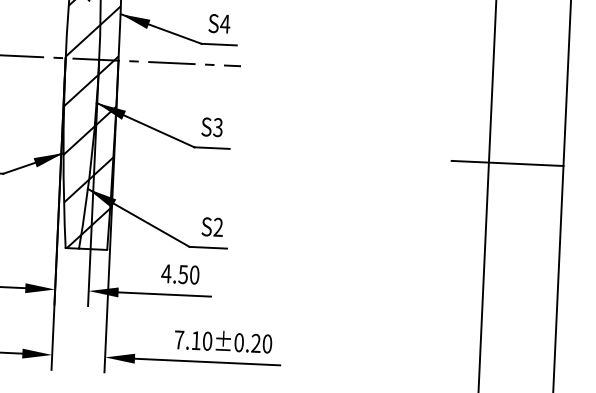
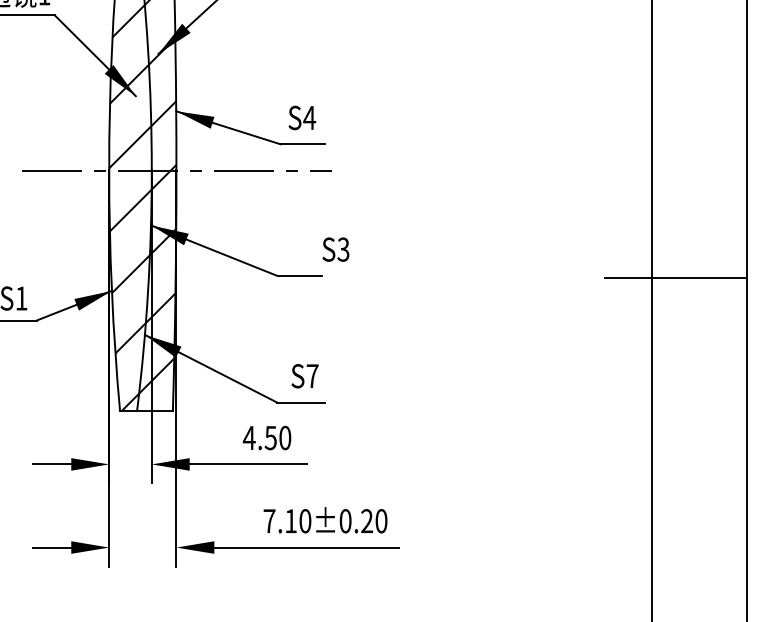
text: (211, 127) -> (335, 249), moved
text: (218, 226) -> (312, 375), S2 -> S7

